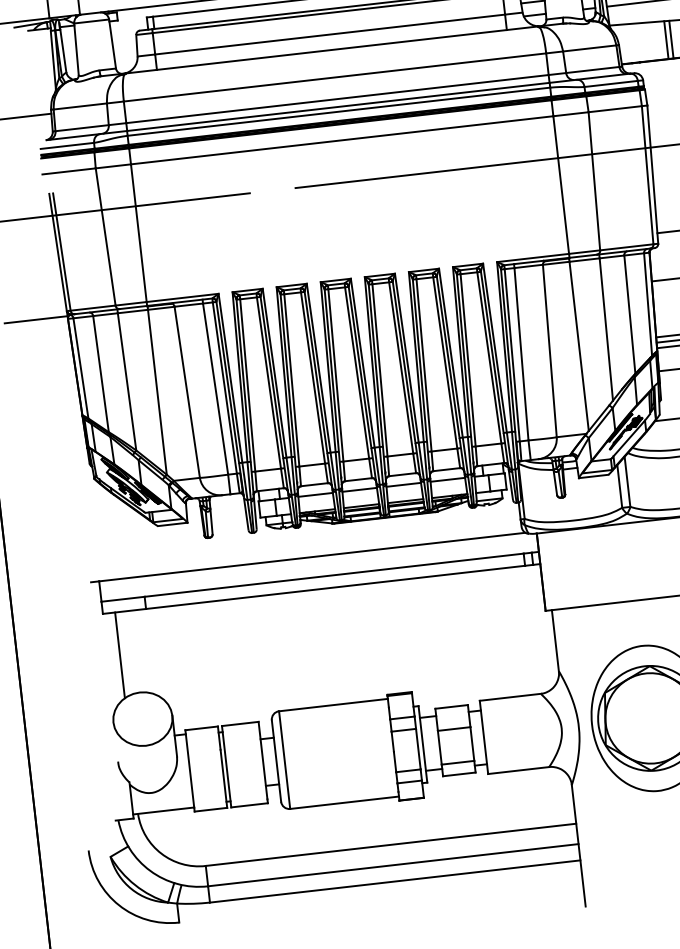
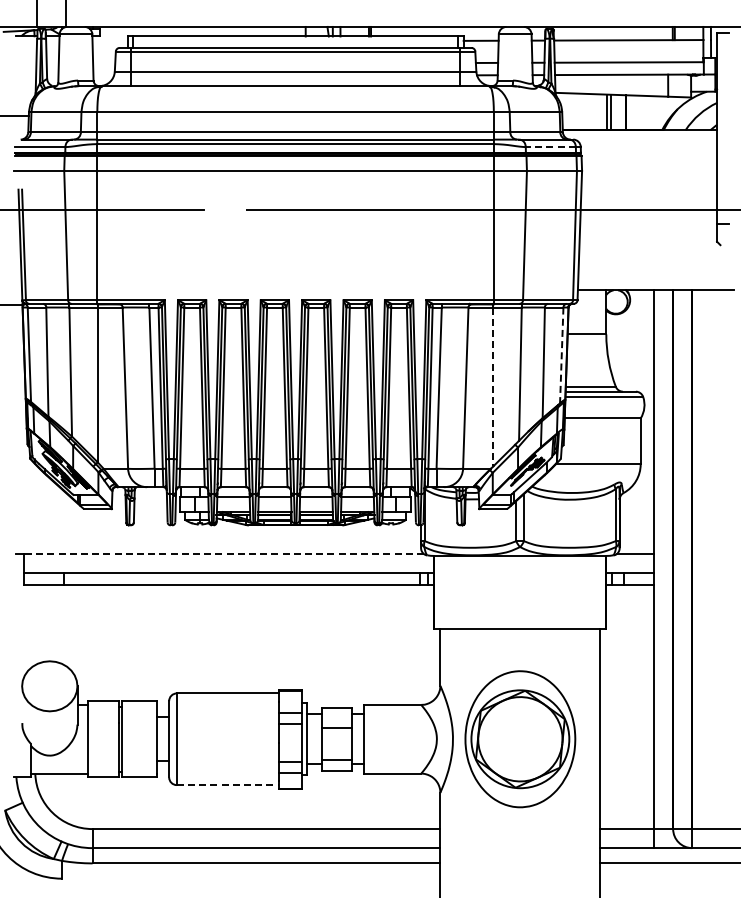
line: (610, 84) -> (550, 147), solid -> dashed
line: (647, 305) -> (561, 356), solid -> dashed
line: (579, 346) -> (493, 387), solid -> dashed
line: (311, 557) -> (223, 554), solid -> dashed
line: (120, 655) -> (35, 624), removed
line: (345, 803) -> (228, 785), solid -> dashed

